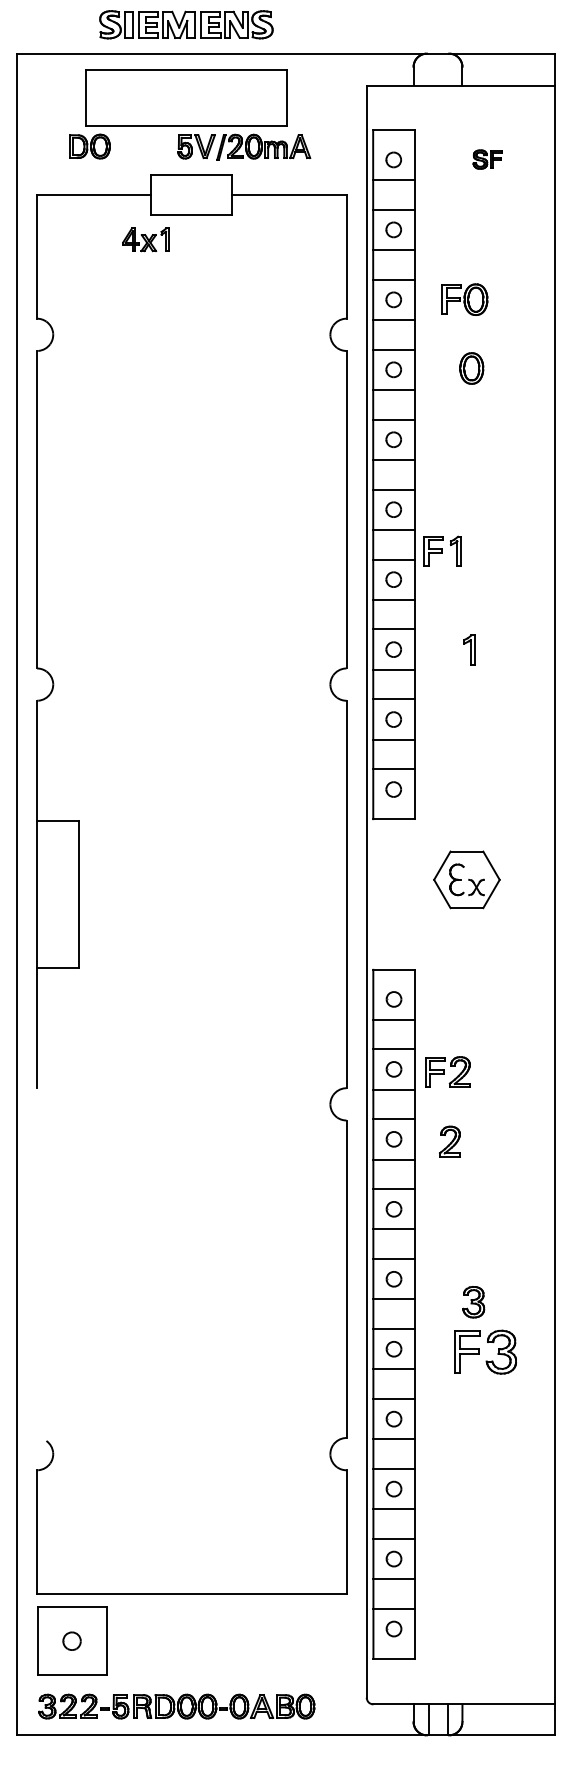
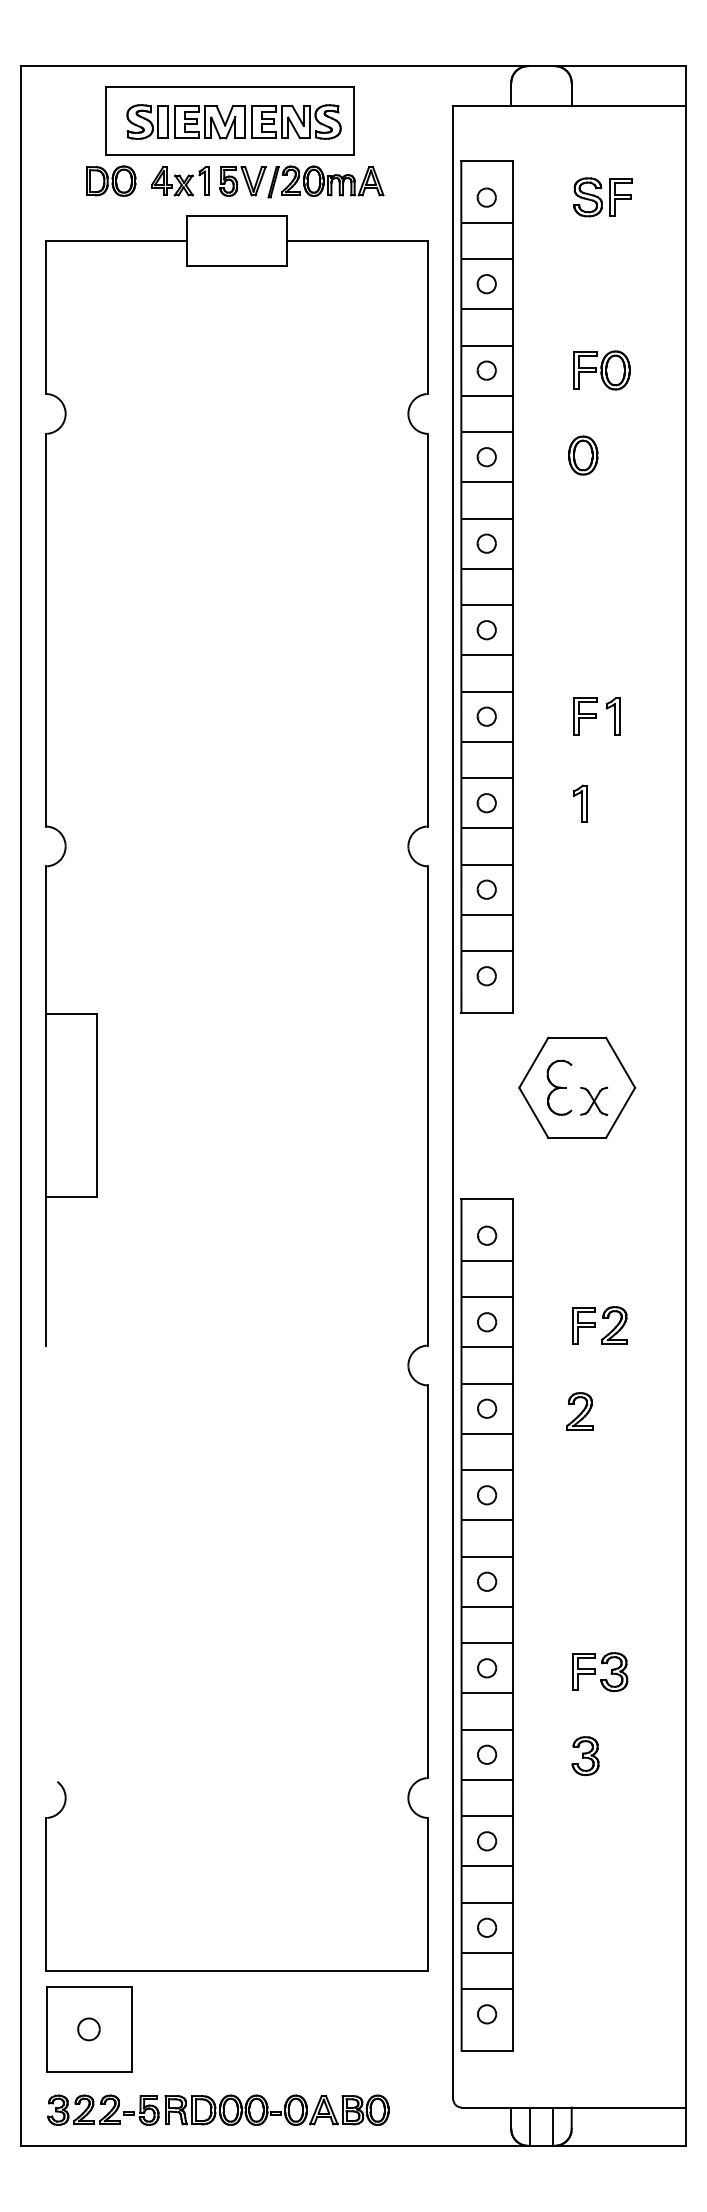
part: (186, 24) -> (234, 121), moved
part: (487, 159) -> (602, 197), size x1.67
part: (145, 239) -> (179, 181), moved
part: (464, 299) -> (601, 370), moved
part: (442, 550) -> (596, 715), moved
part: (466, 879) -> (576, 1087), size x1.43
part: (447, 1071) -> (598, 1324), moved
part: (449, 1141) -> (579, 1411), moved
part: (473, 1302) -> (585, 1756), moved
part: (485, 1352) -> (600, 1672), size x0.71

